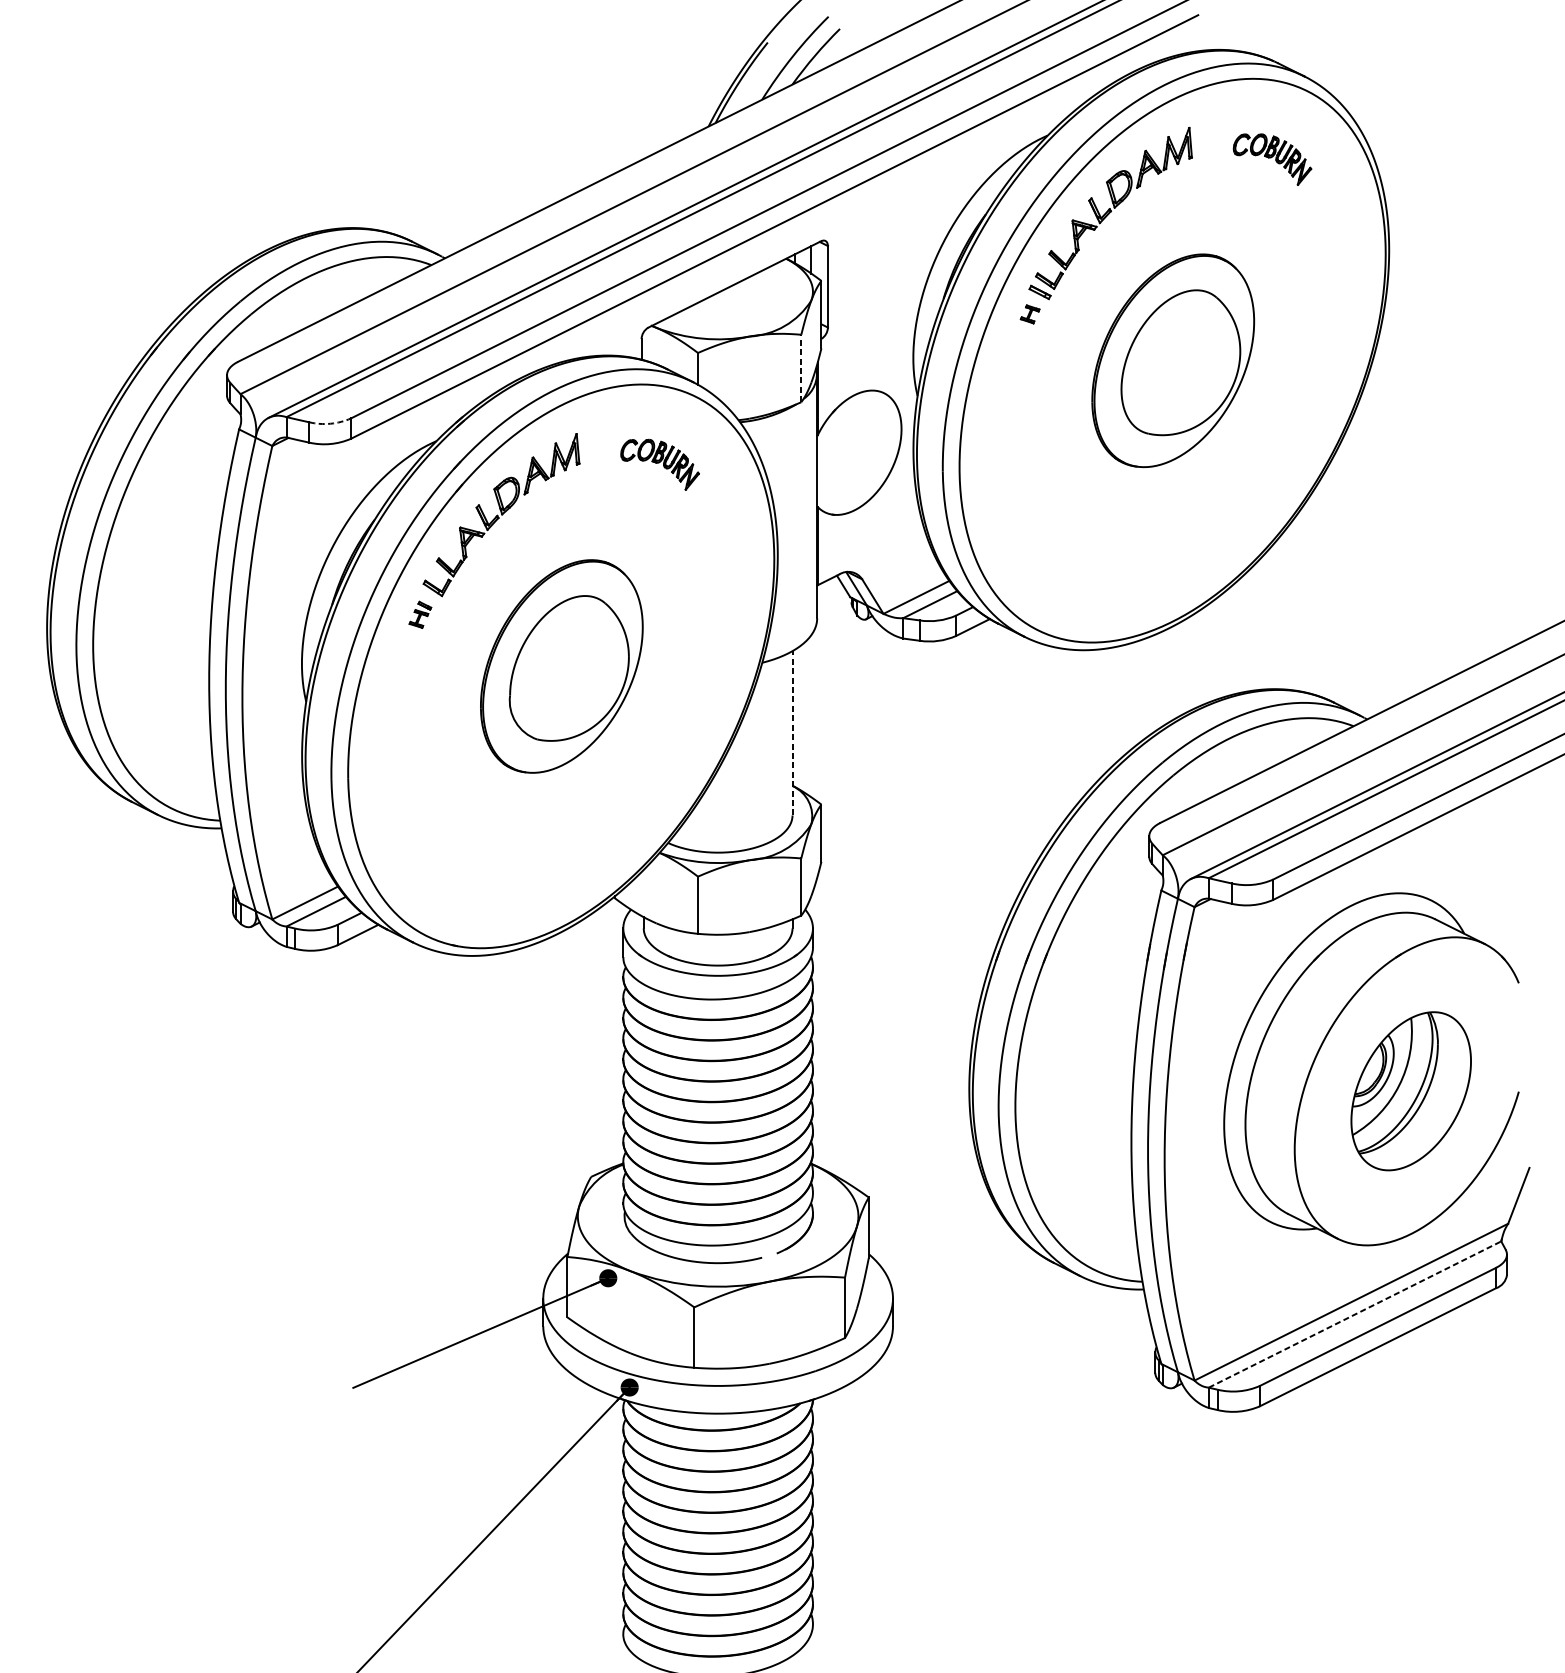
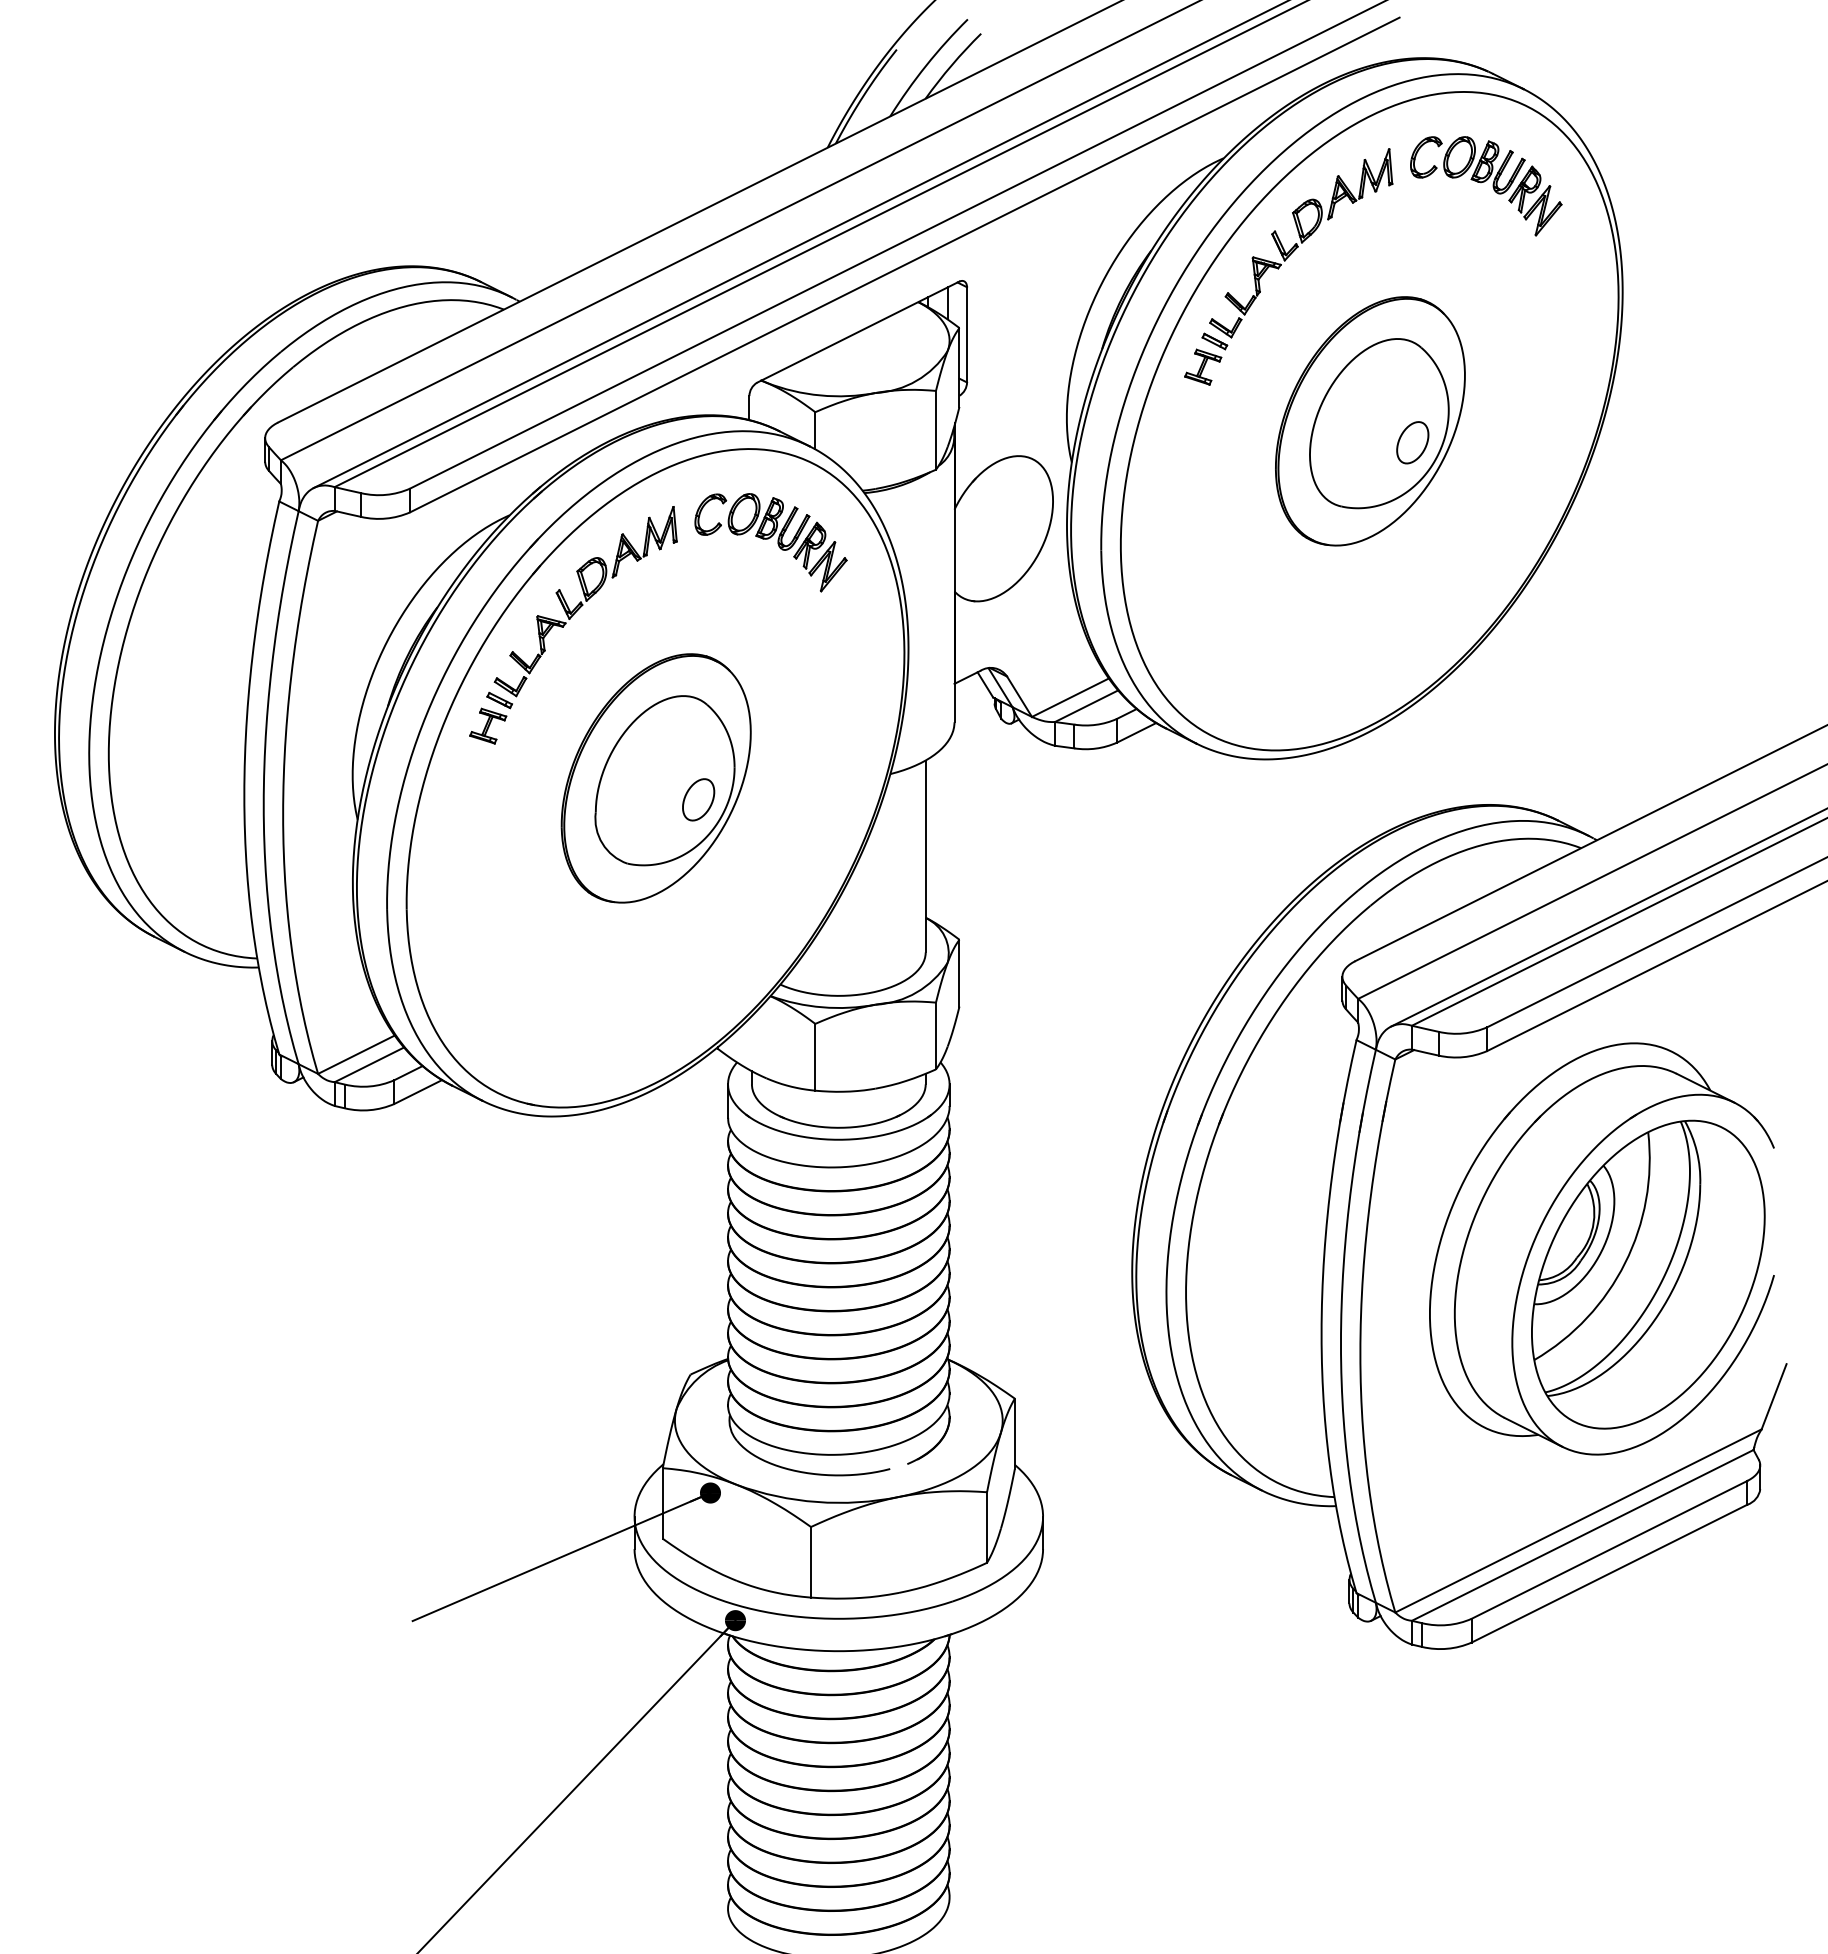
part: (1272, 159) -> (1486, 186), size x1.67
part: (1030, 313) -> (1203, 366), size x1.67
line: (800, 367) -> (935, 429), dashed -> solid
part: (1209, 378) -> (1412, 442), added
arc: (330, 423) -> (386, 494), dashed -> solid
part: (659, 464) -> (770, 542), size x1.67
part: (419, 614) -> (490, 717), size x1.67
part: (598, 684) -> (698, 799), added
line: (792, 733) -> (925, 856), dashed -> solid
part: (1411, 1091) -> (1648, 1274), size x1.67
line: (1354, 1314) -> (1582, 1535), dashed -> solid

